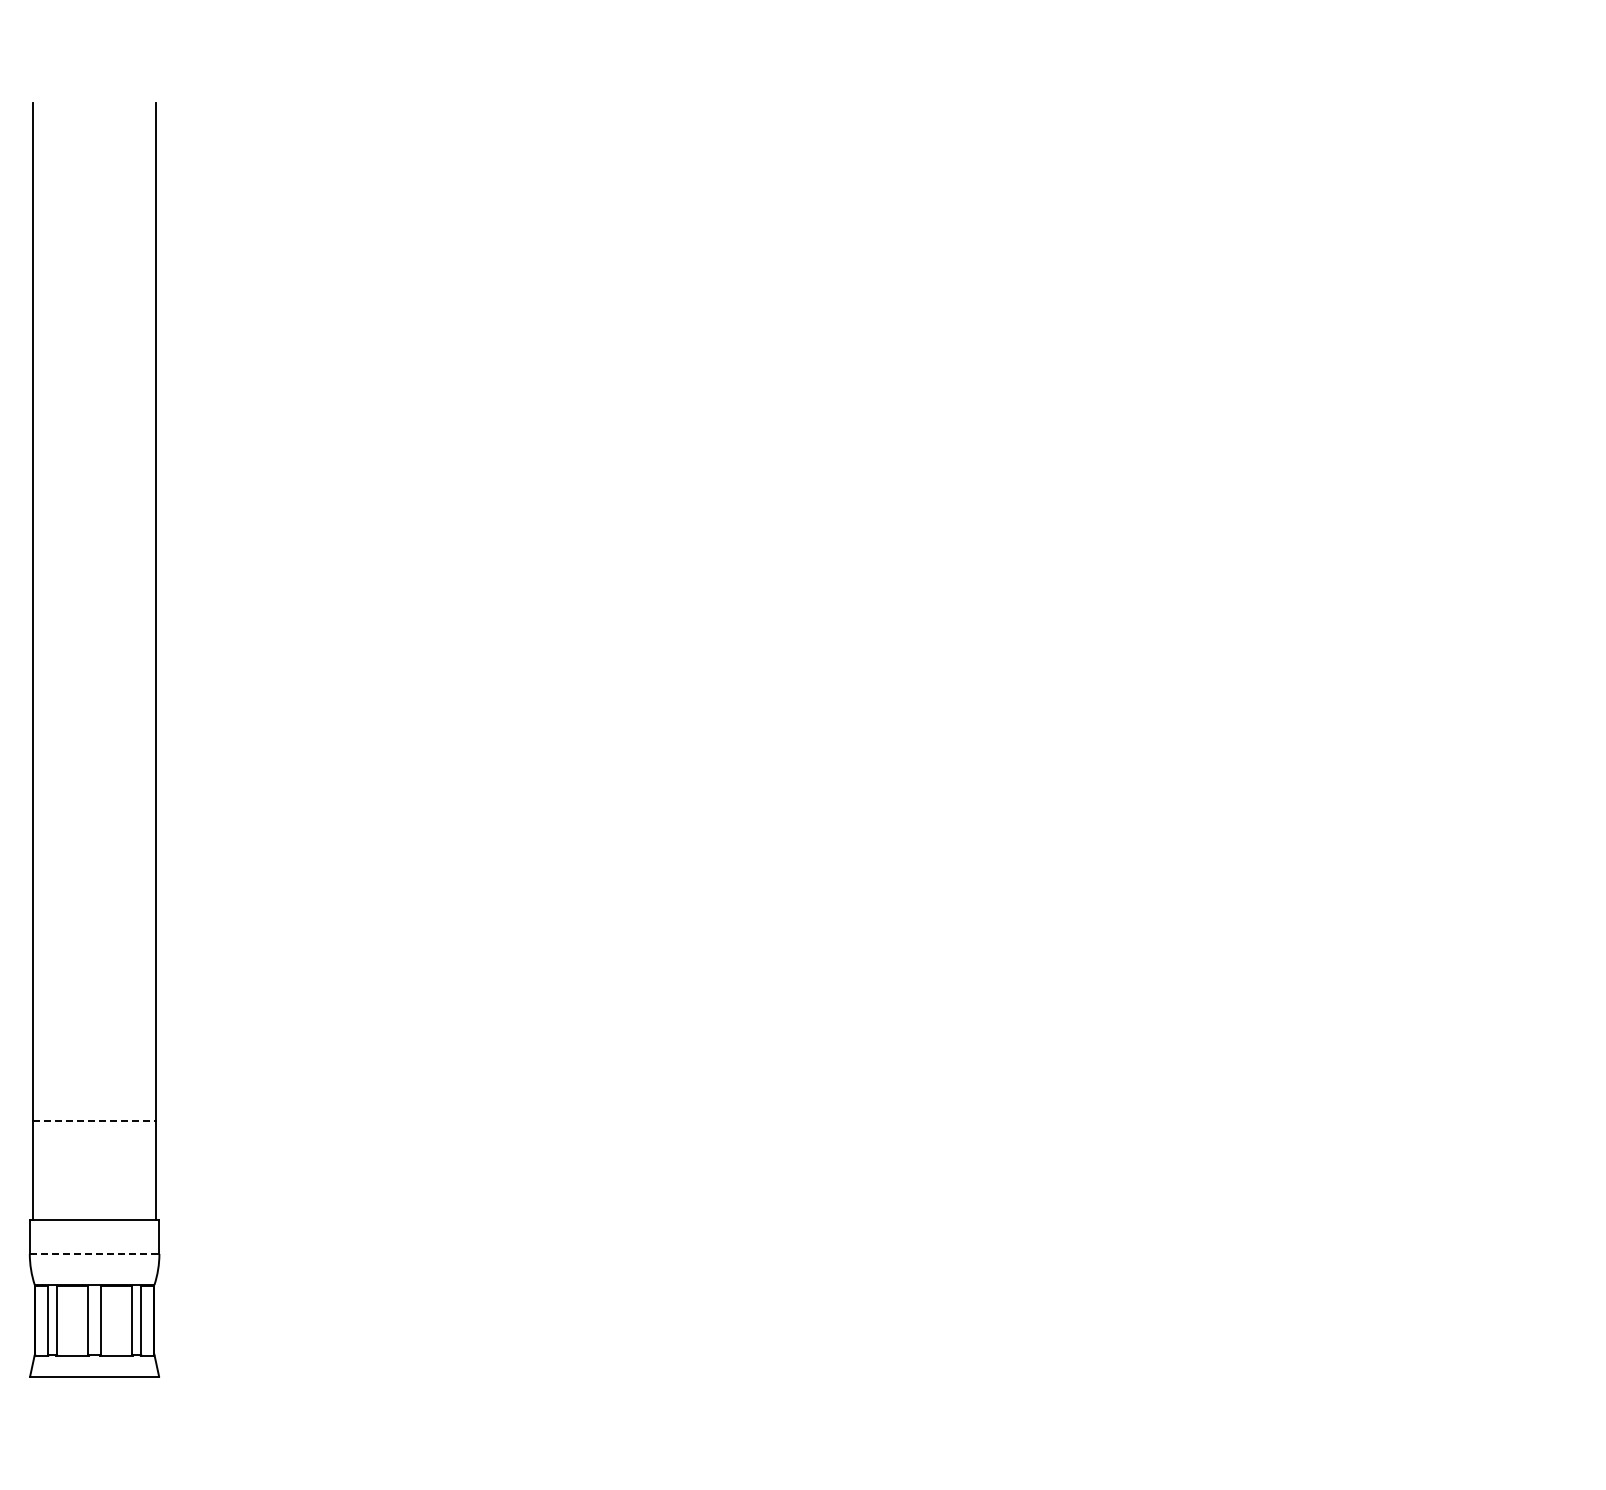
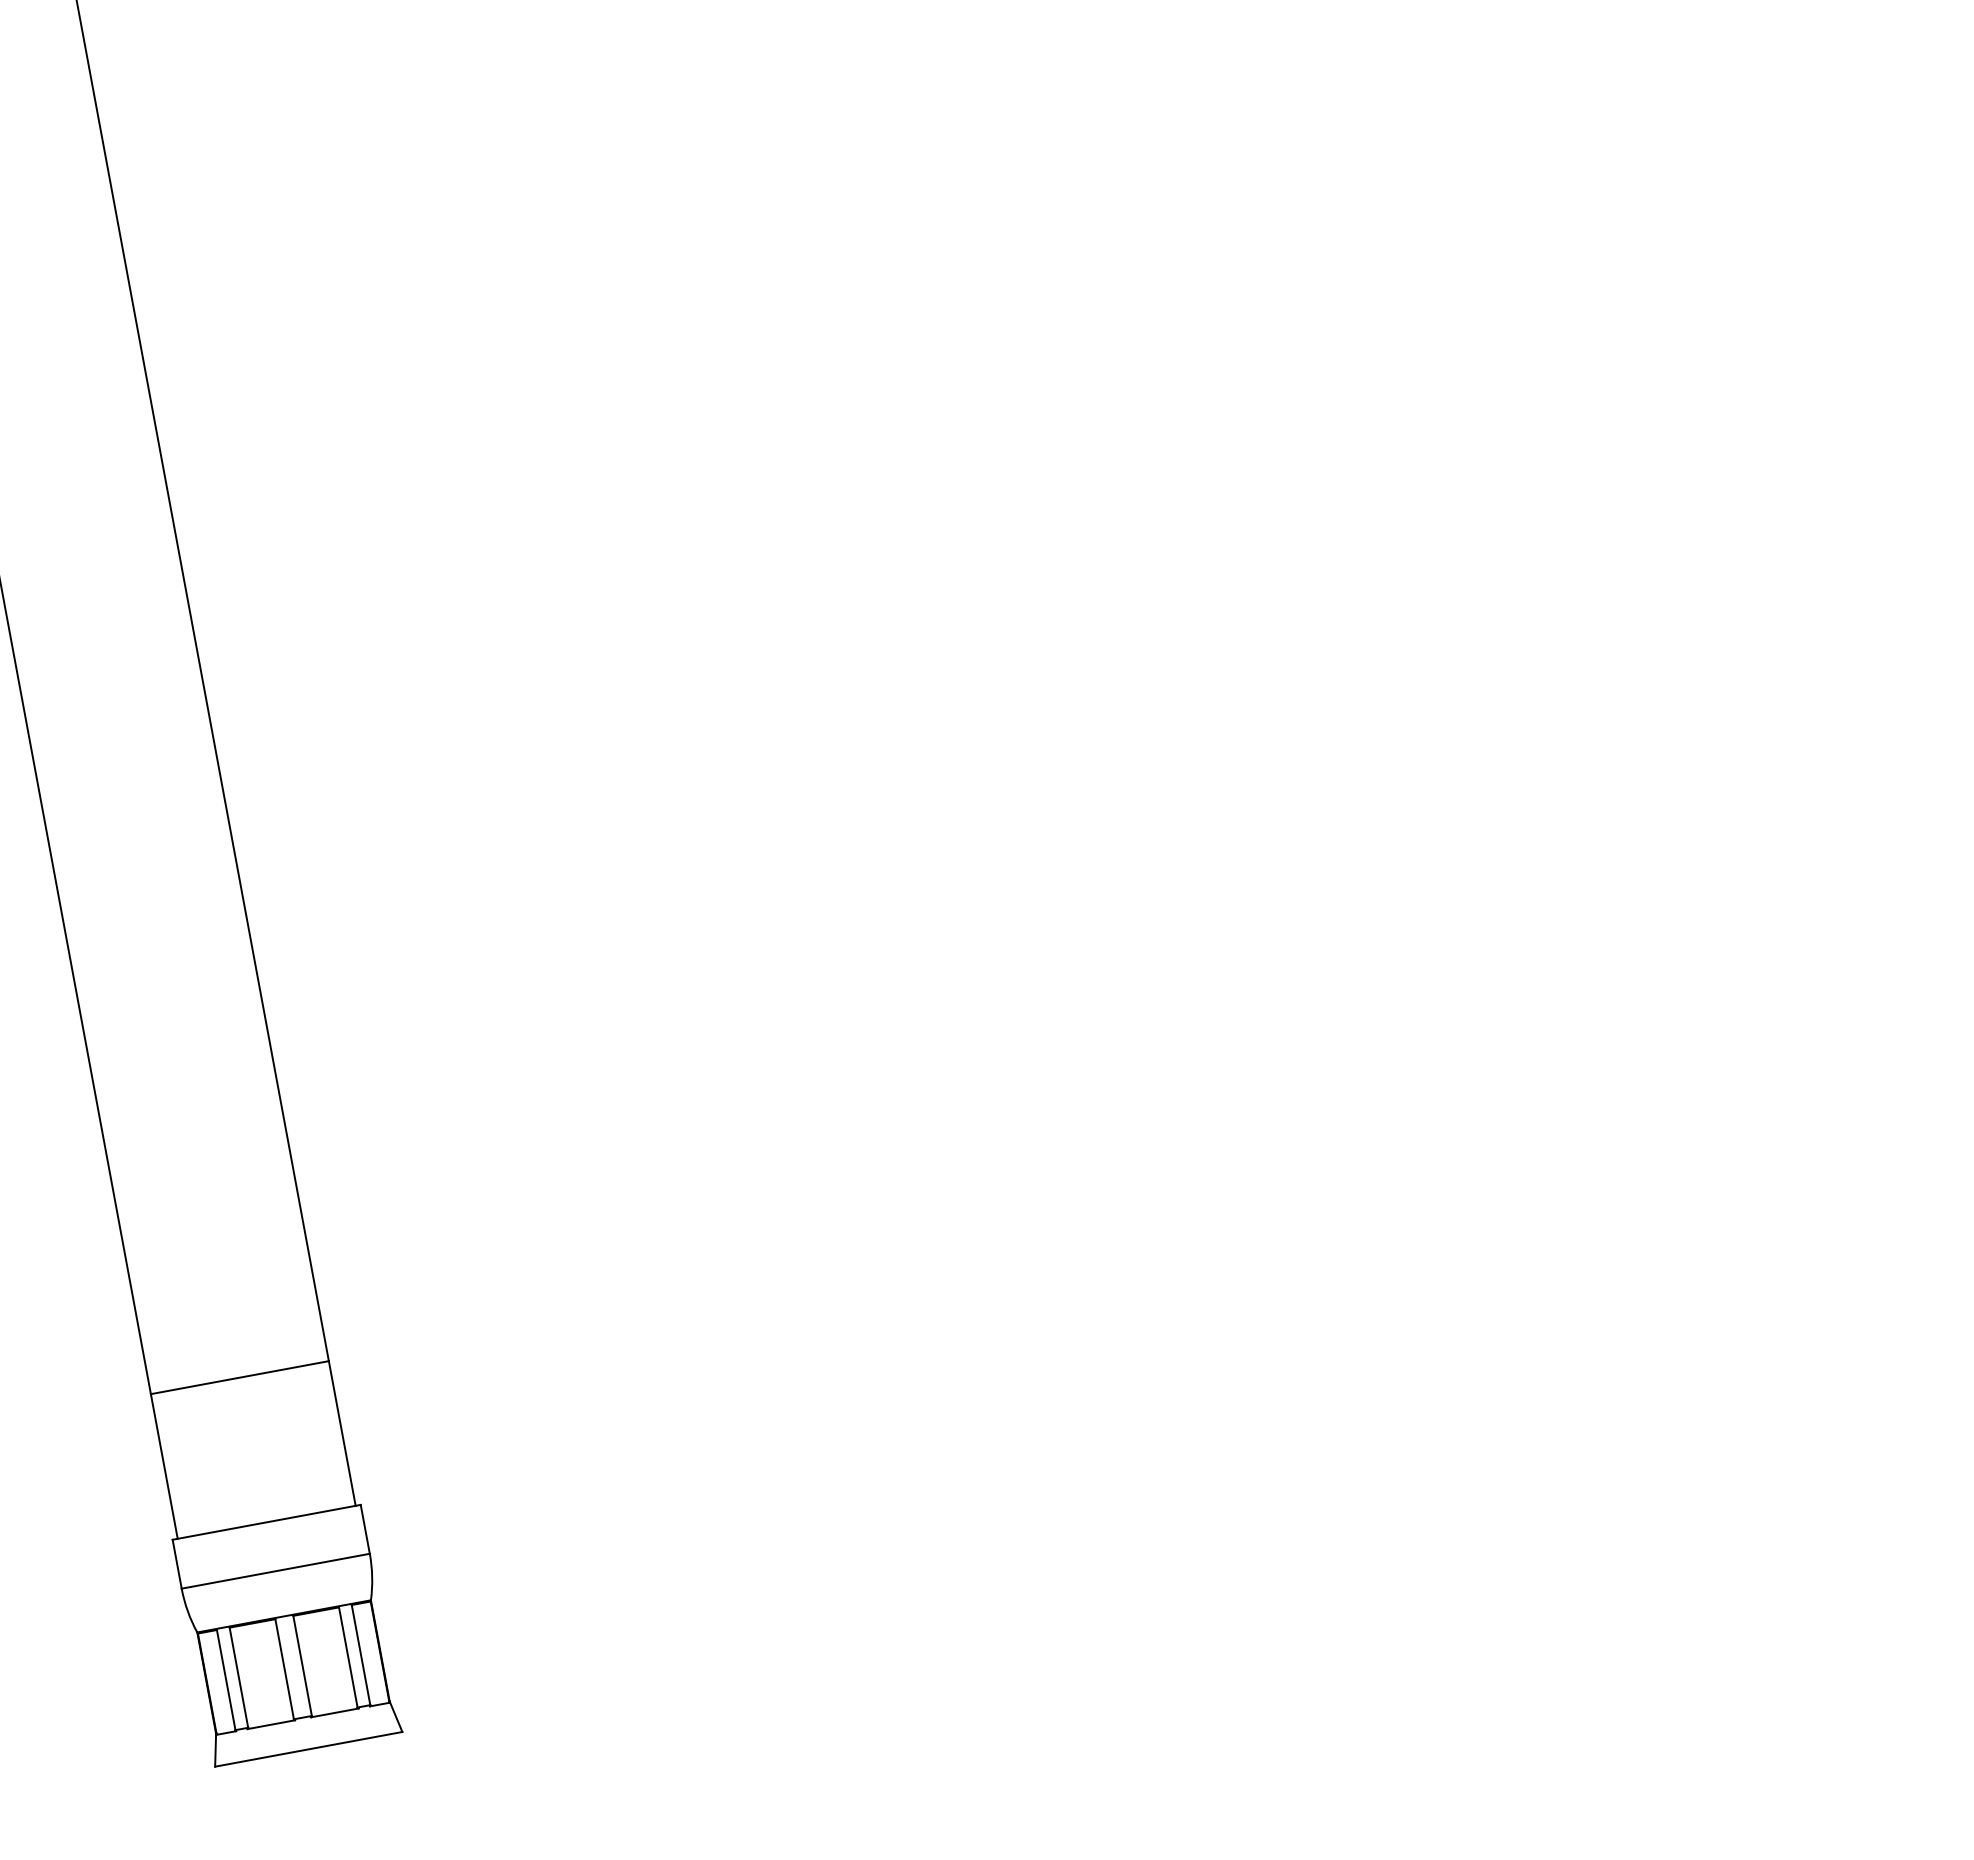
line: (95, 1120) -> (241, 1377), dashed -> solid
line: (94, 1253) -> (275, 1570), dashed -> solid

